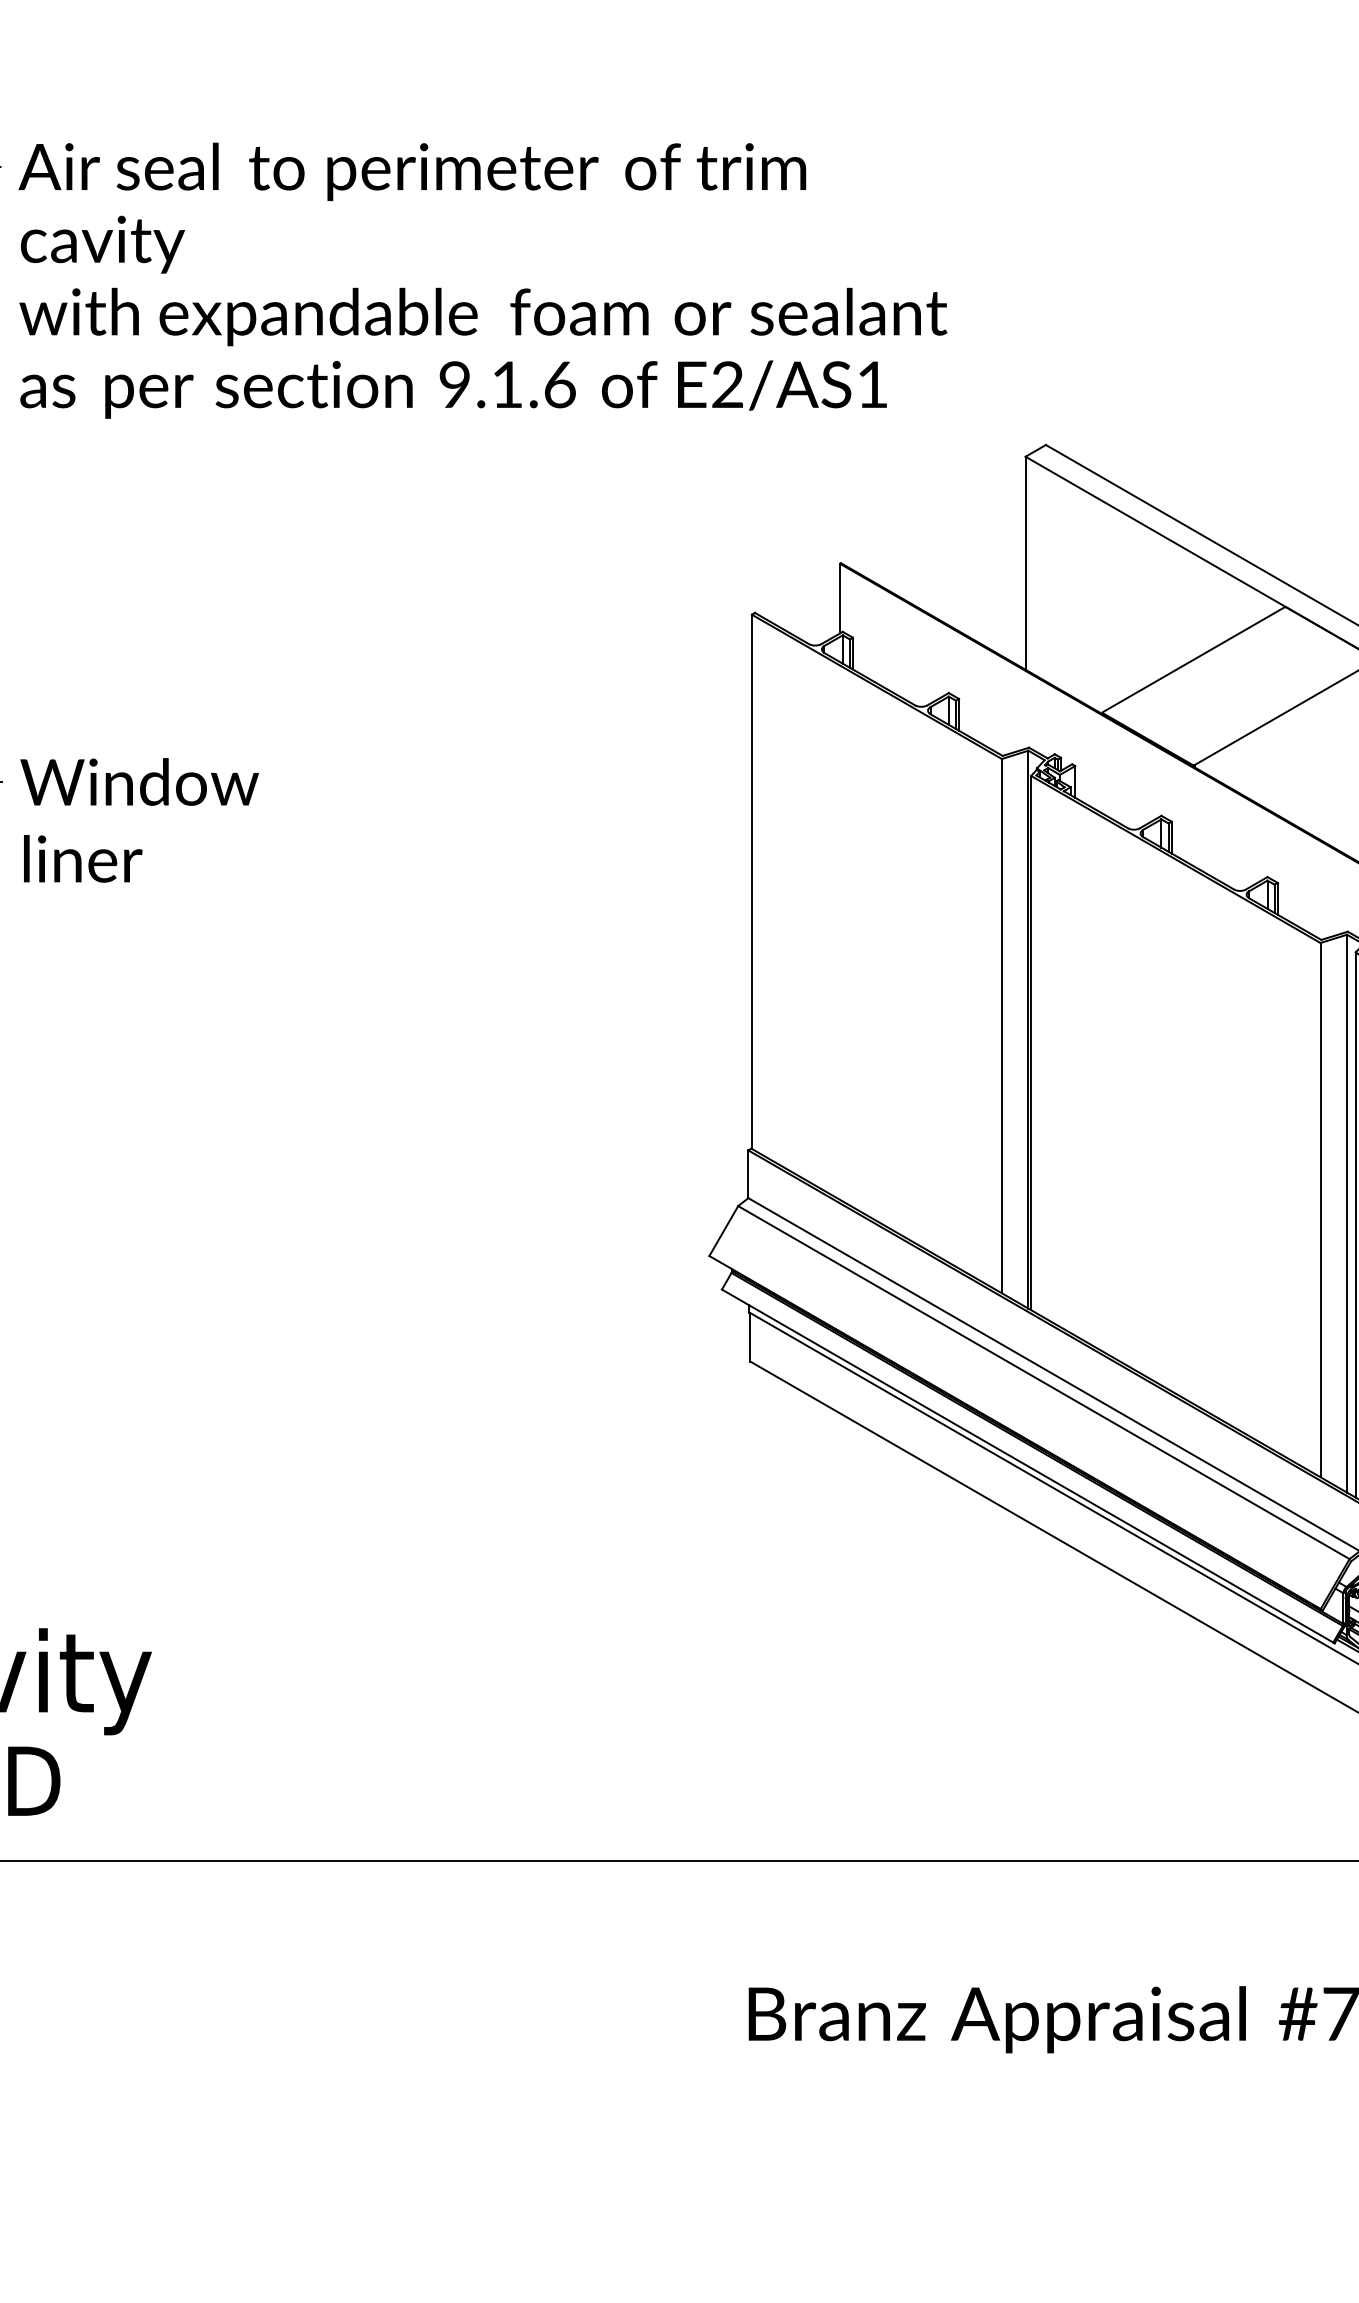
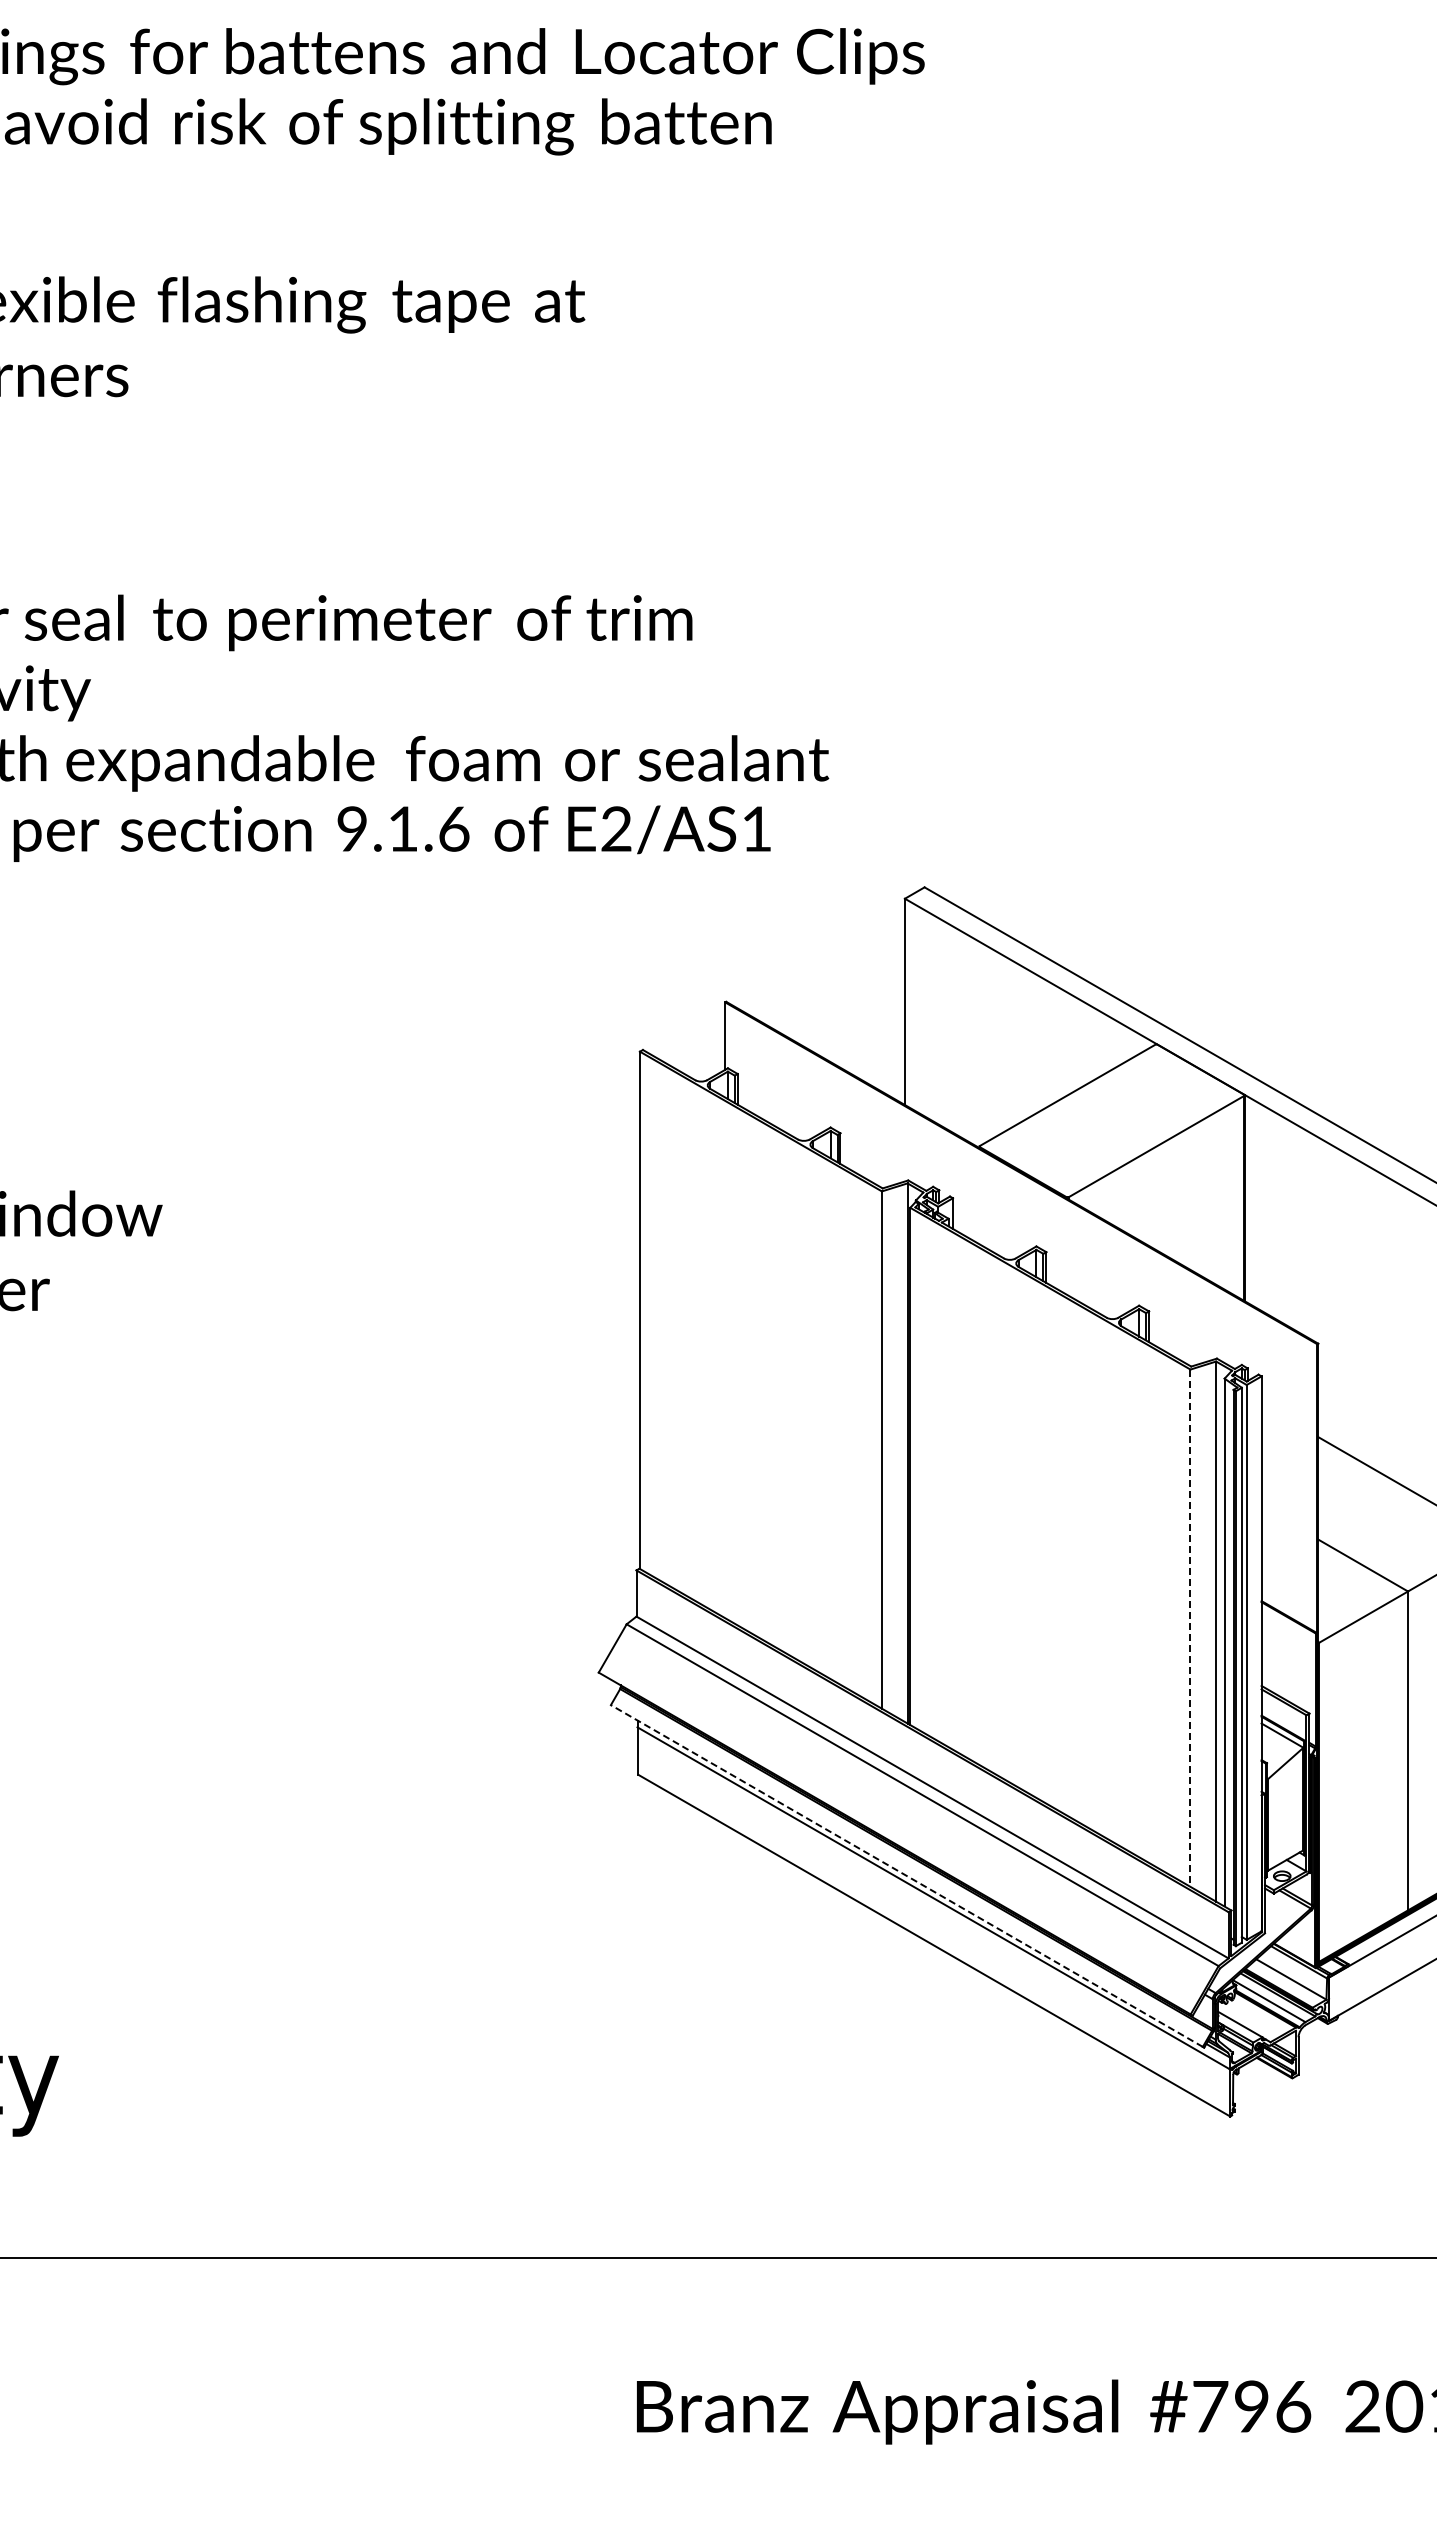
line: (1320, 1210) -> (1190, 1628), solid -> dashed
line: (1027, 1466) -> (906, 1876), solid -> dashed

